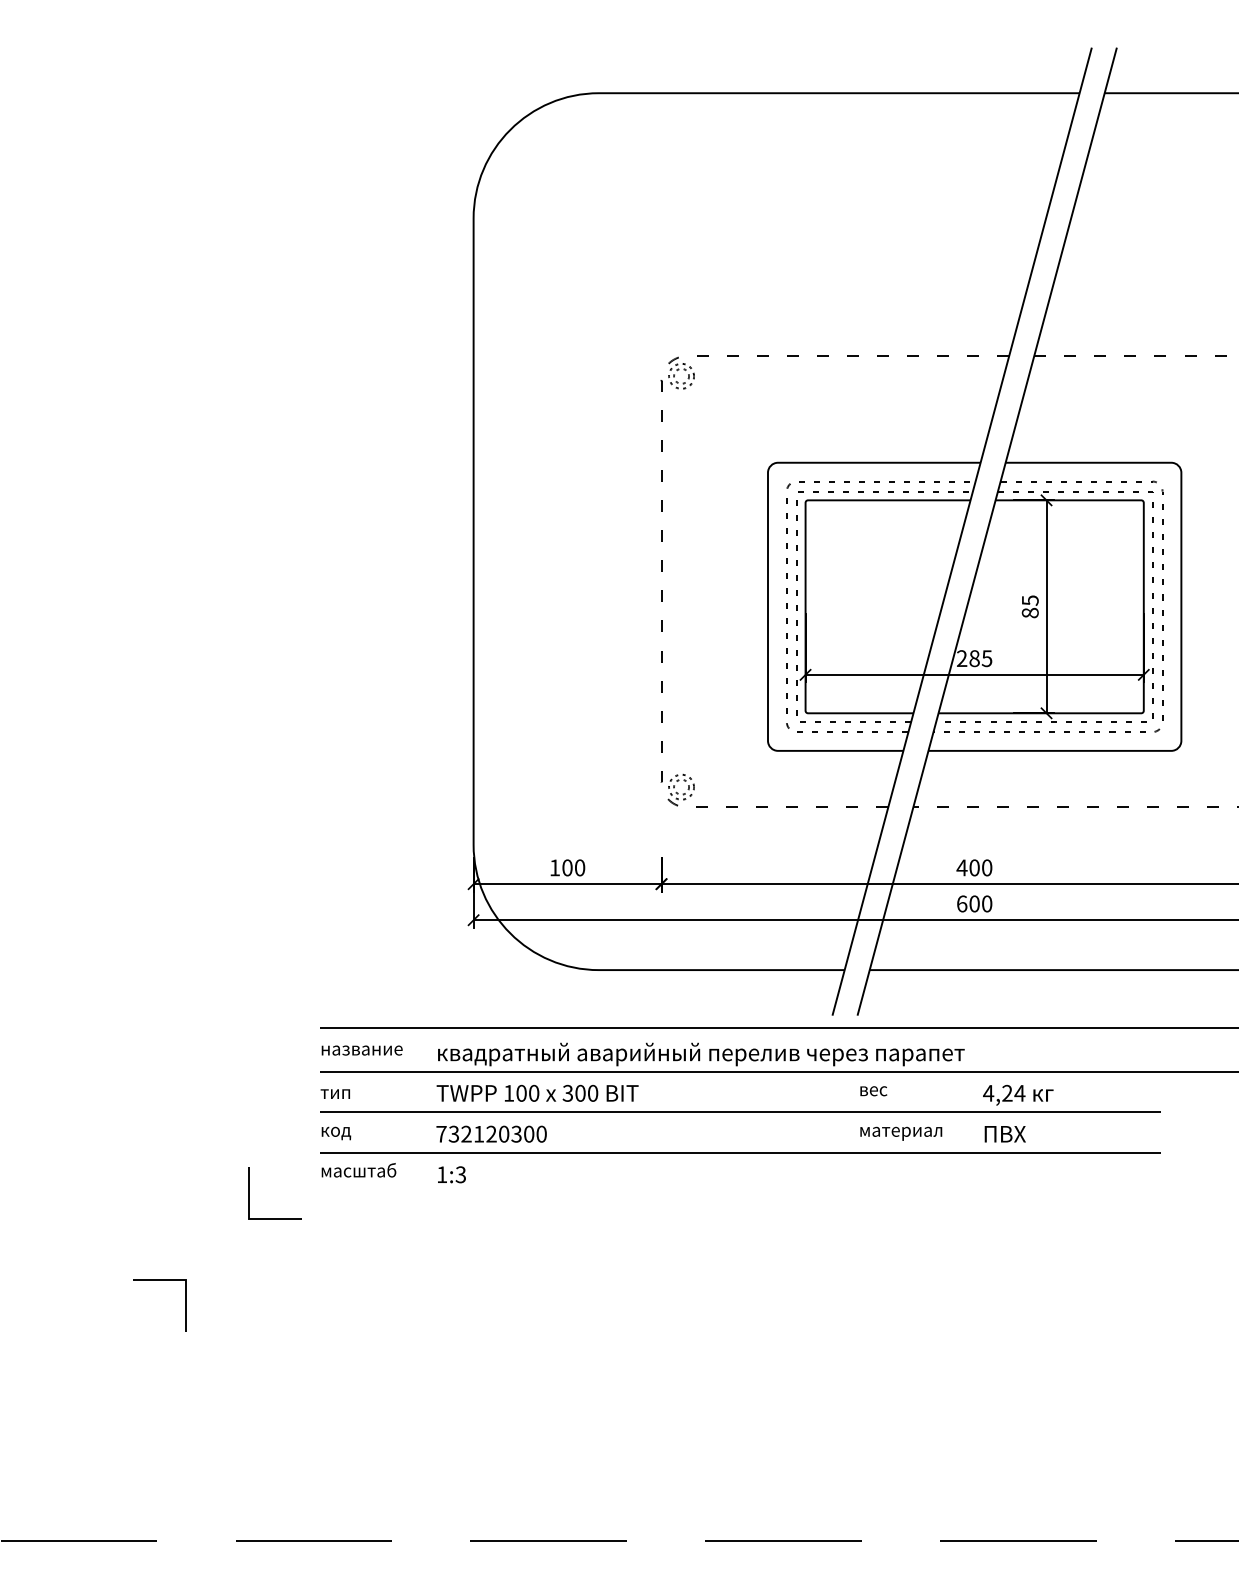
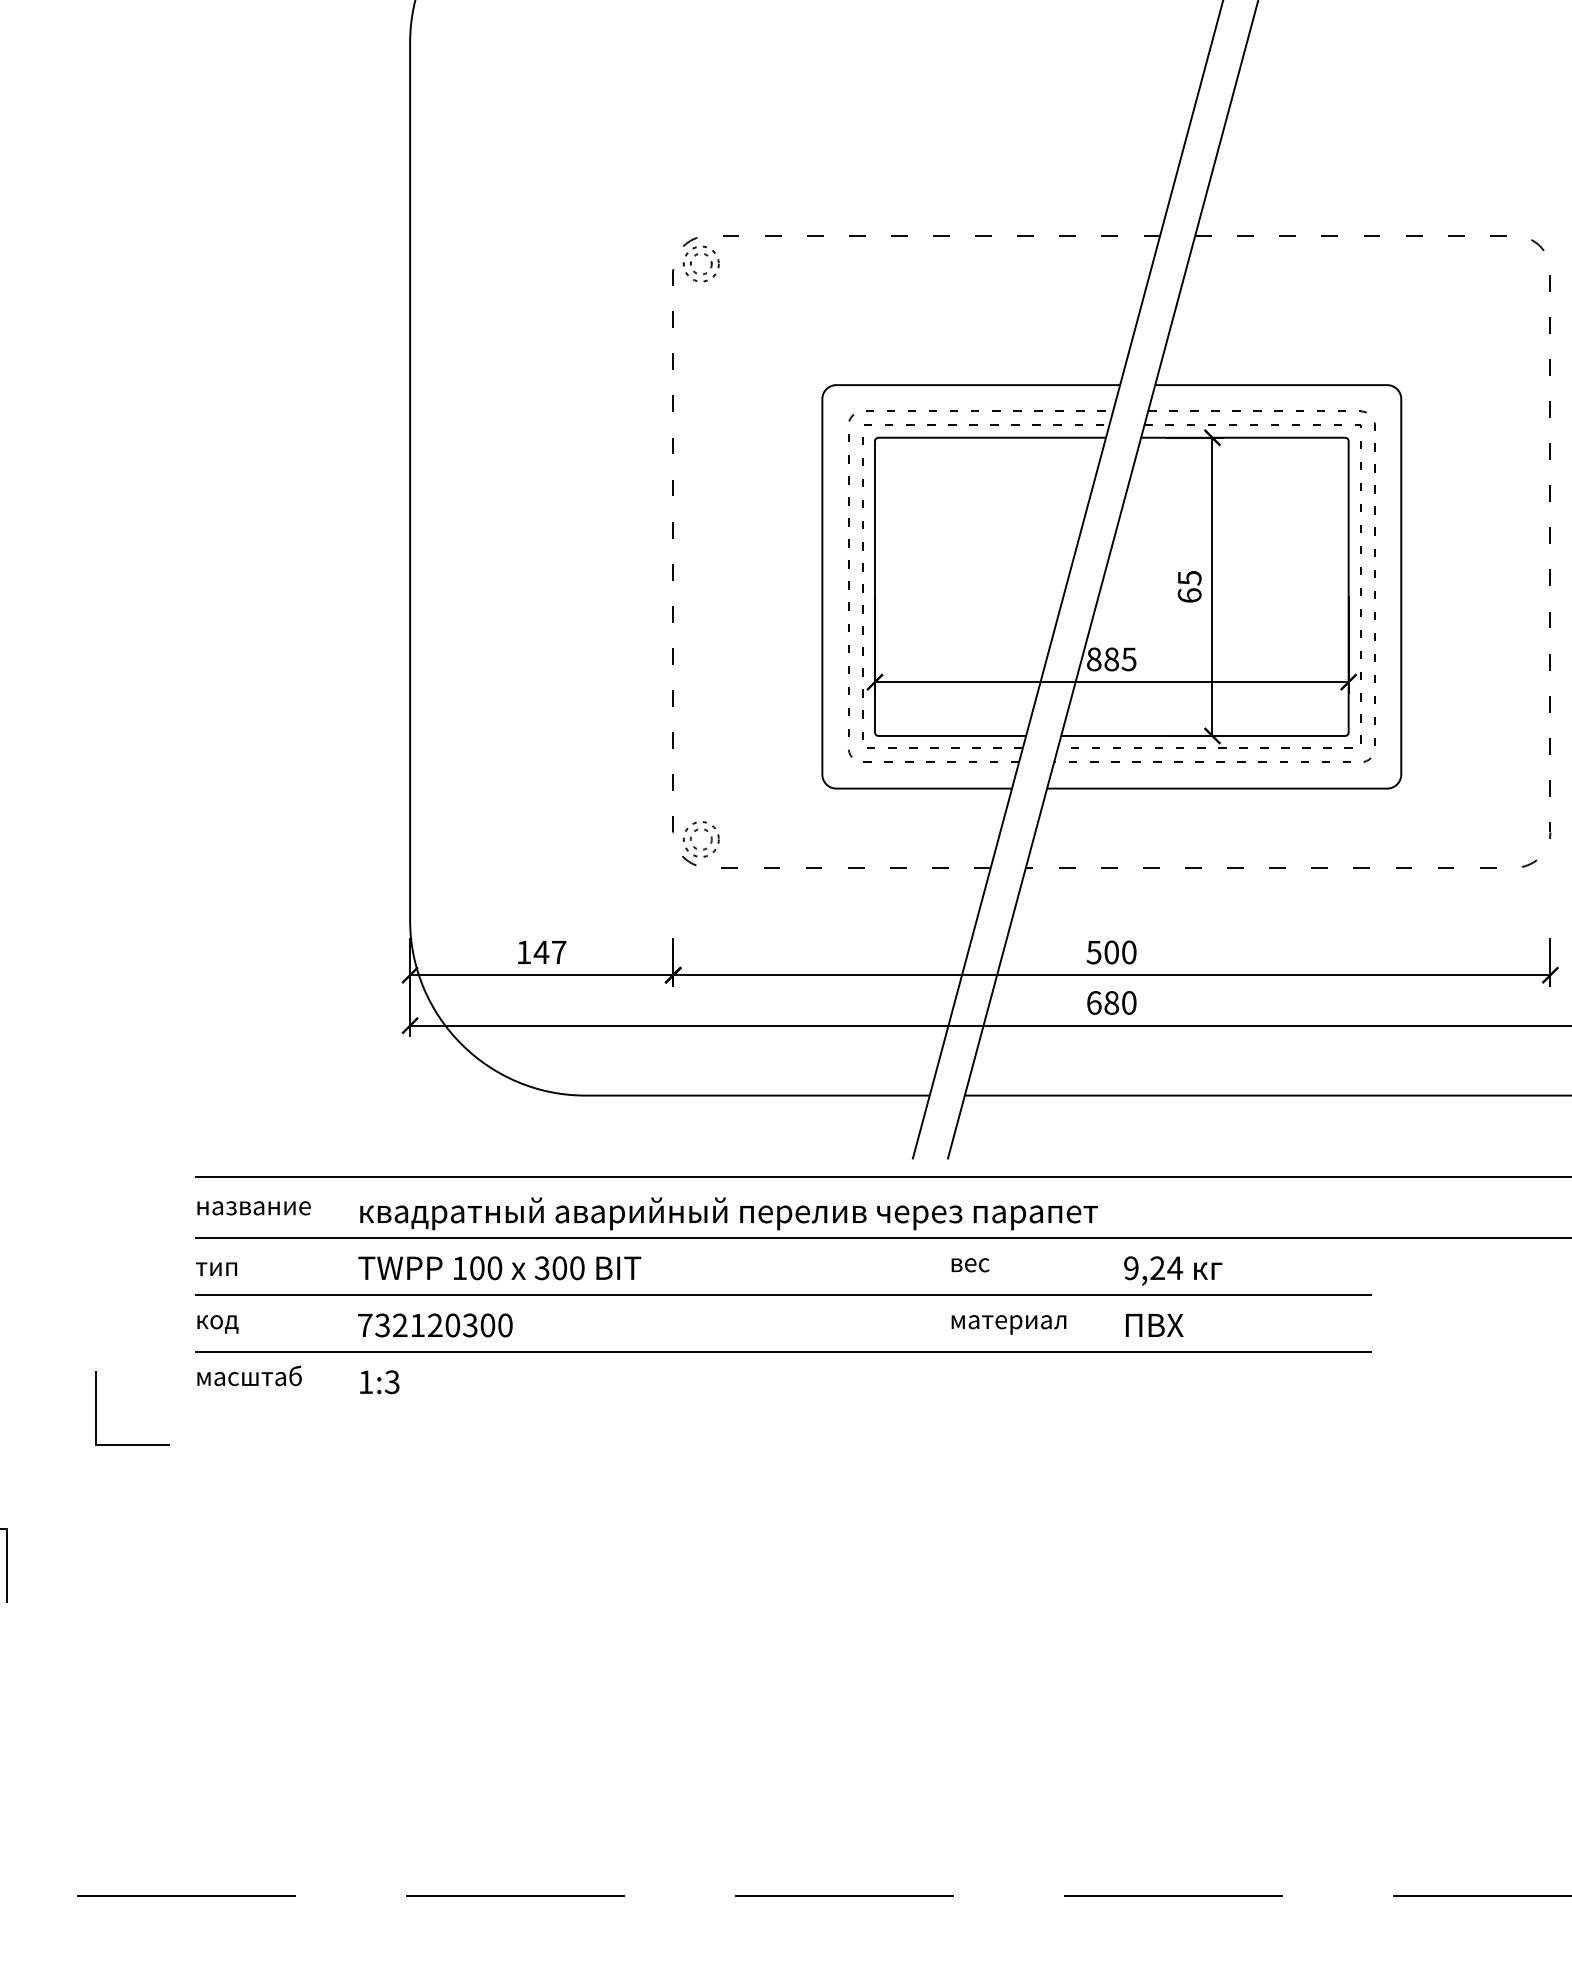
text: (1029, 612) -> (1188, 594), 85 -> 65
text: (962, 658) -> (1094, 659), 285 -> 885
text: (573, 867) -> (549, 951), 100 -> 147
text: (961, 867) -> (1093, 951), 400 -> 500
text: (974, 904) -> (1111, 1003), 600 -> 680
text: (988, 1092) -> (1131, 1267), 4,24 -> 9,24

